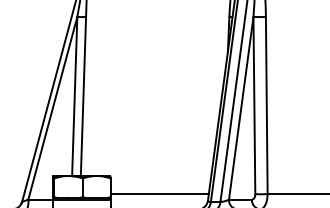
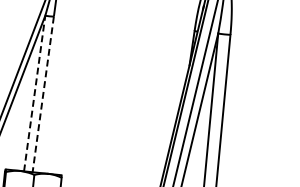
line: (74, 96) -> (34, 93), solid -> dashed
line: (83, 96) -> (43, 94), solid -> dashed

